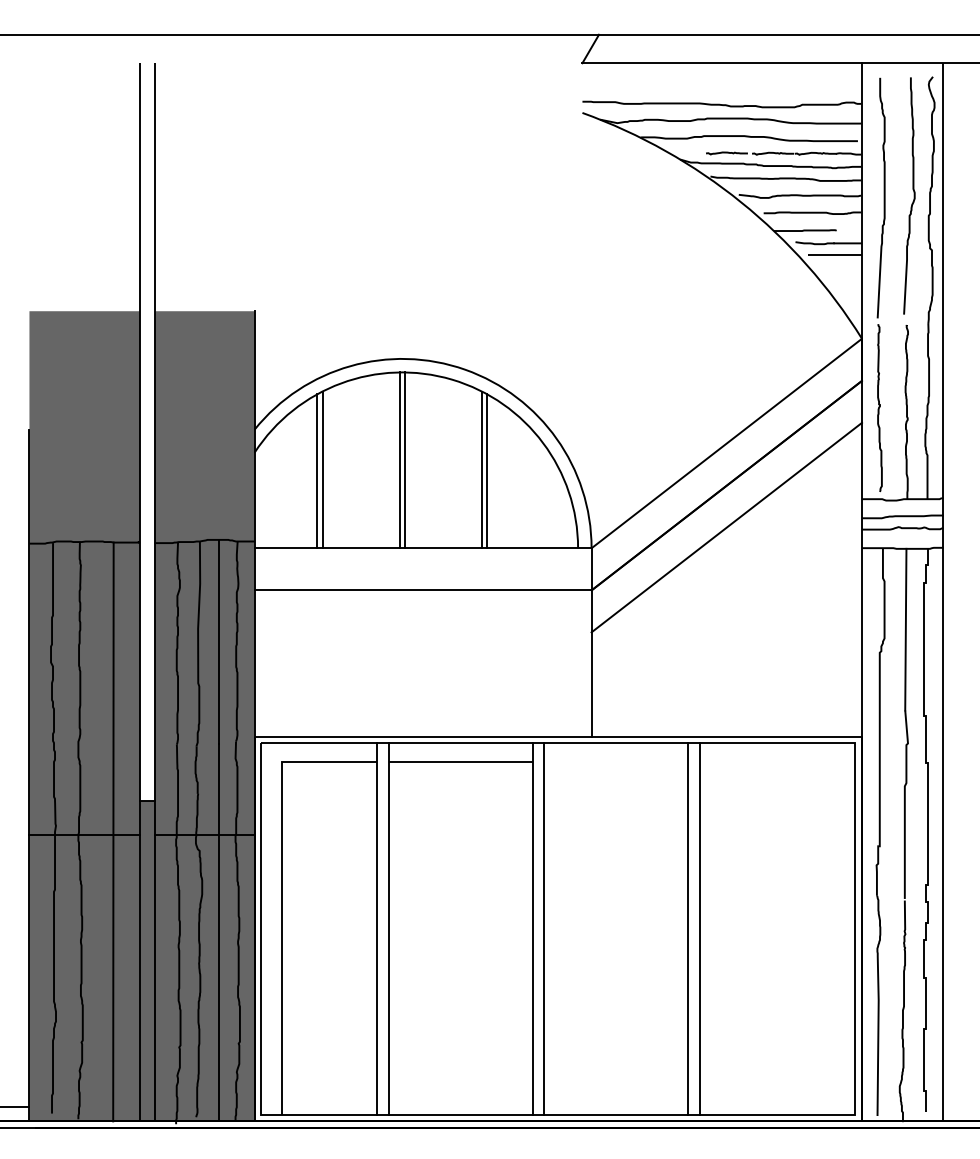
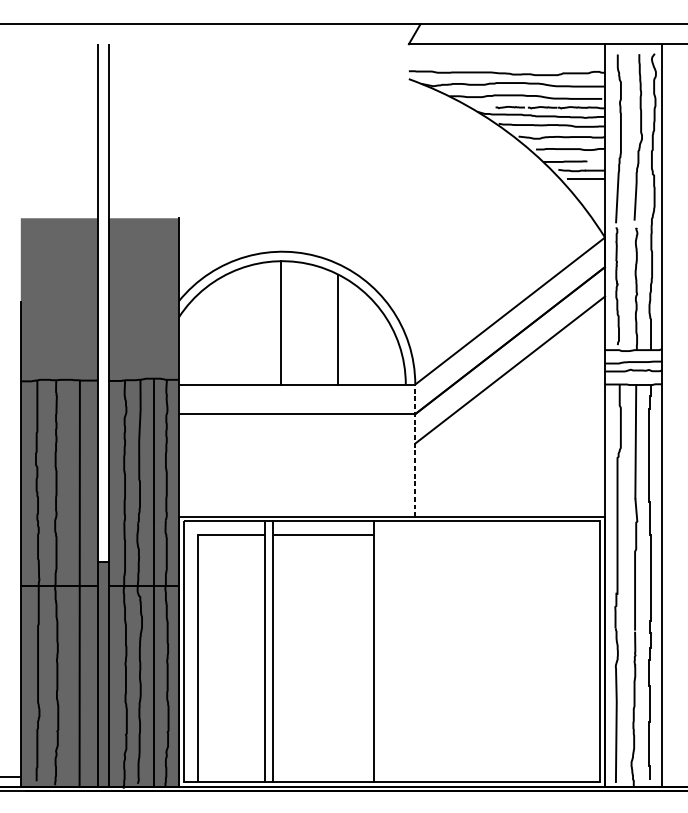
line: (404, 460) -> (284, 322), removed
line: (322, 469) -> (226, 329), removed
line: (317, 471) -> (222, 330), removed
line: (487, 471) -> (342, 330), removed
line: (591, 642) -> (415, 450), solid -> dashed
line: (544, 928) -> (382, 651), removed
line: (687, 928) -> (482, 651), removed
line: (699, 928) -> (491, 651), removed

